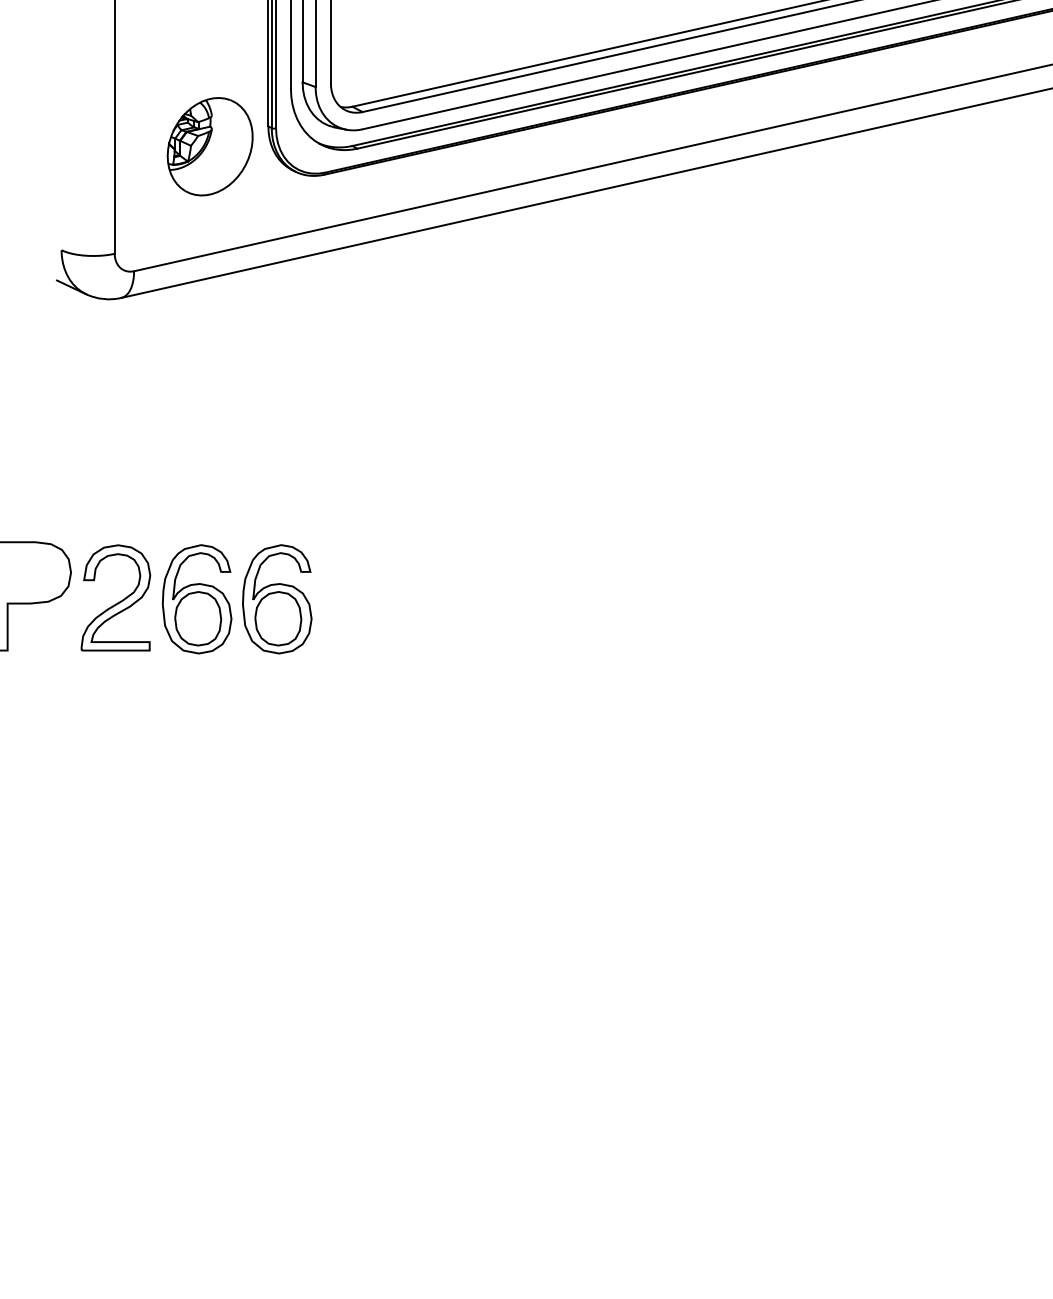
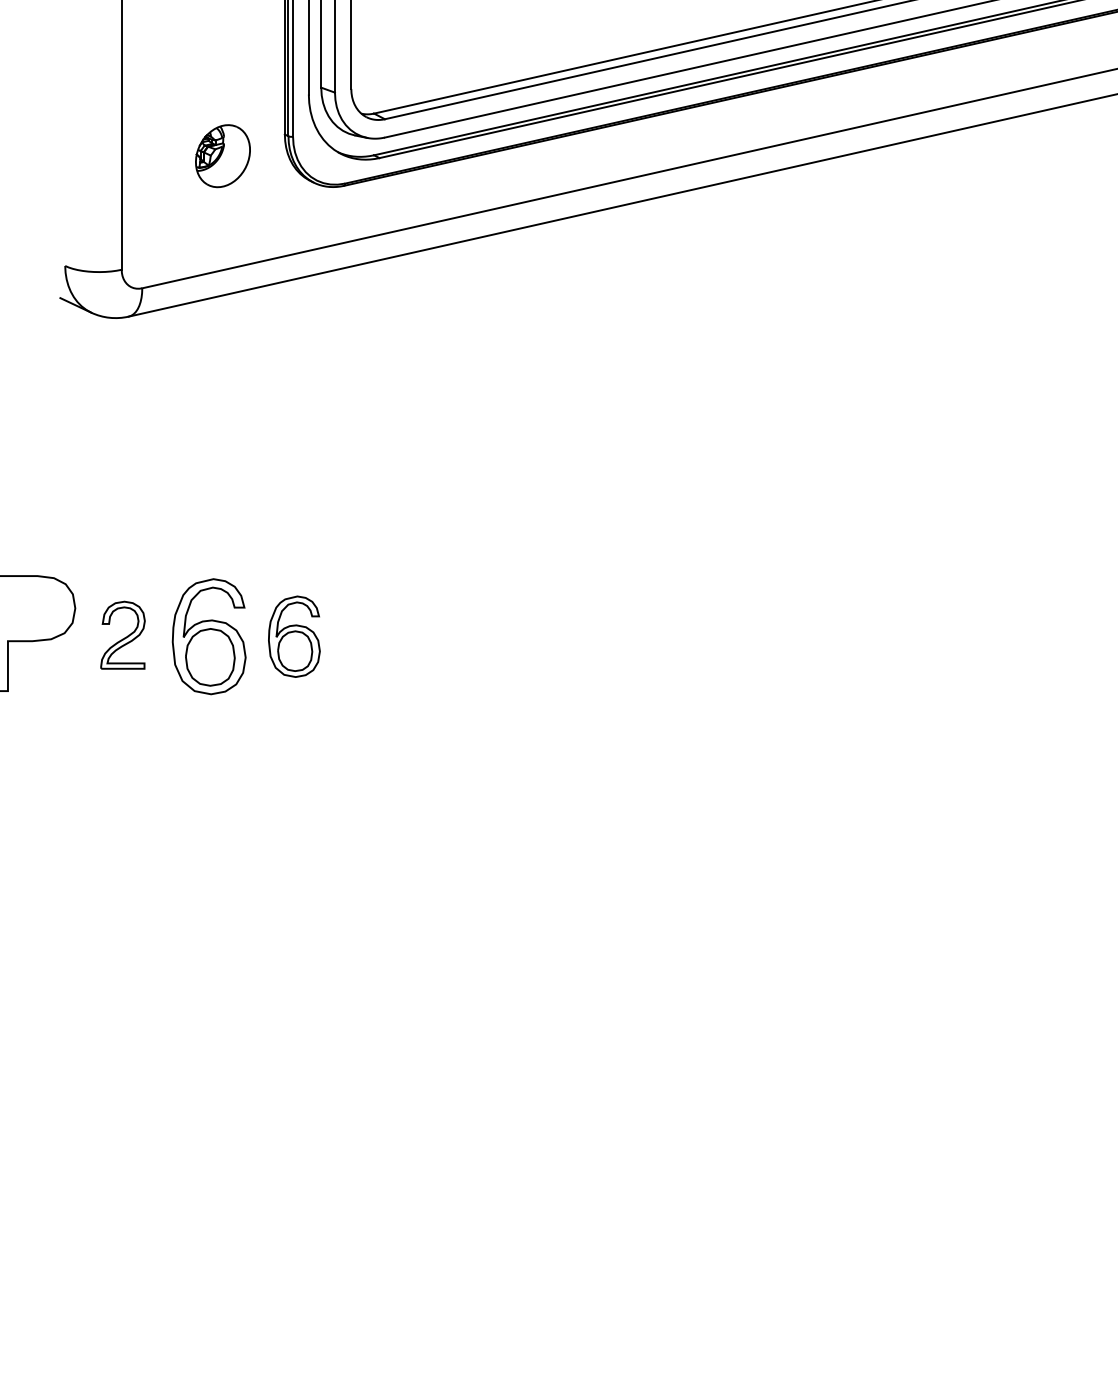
part: (209, 146) -> (222, 155), size x0.6
part: (115, 597) -> (122, 634), size x0.6
part: (277, 599) -> (294, 636), size x0.7

